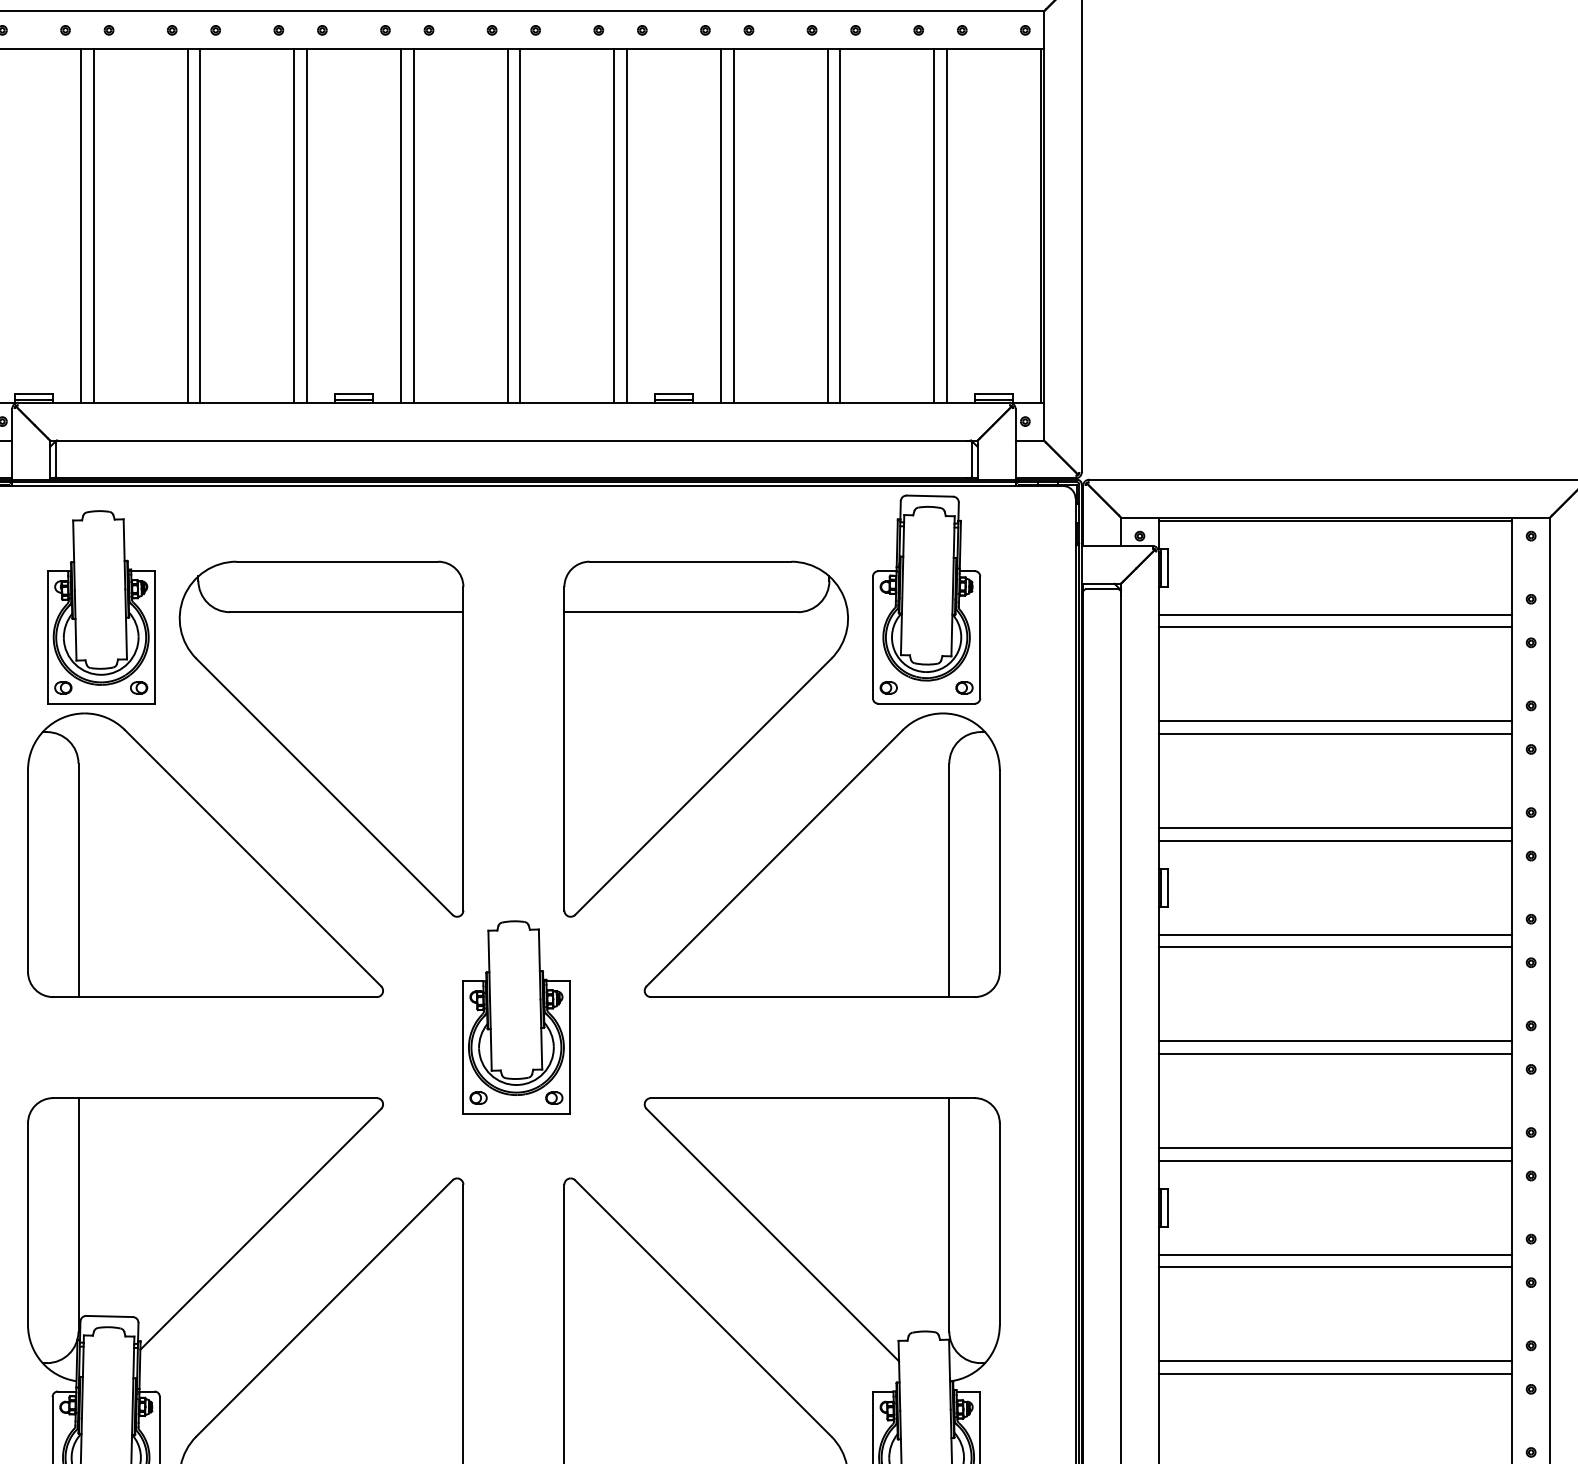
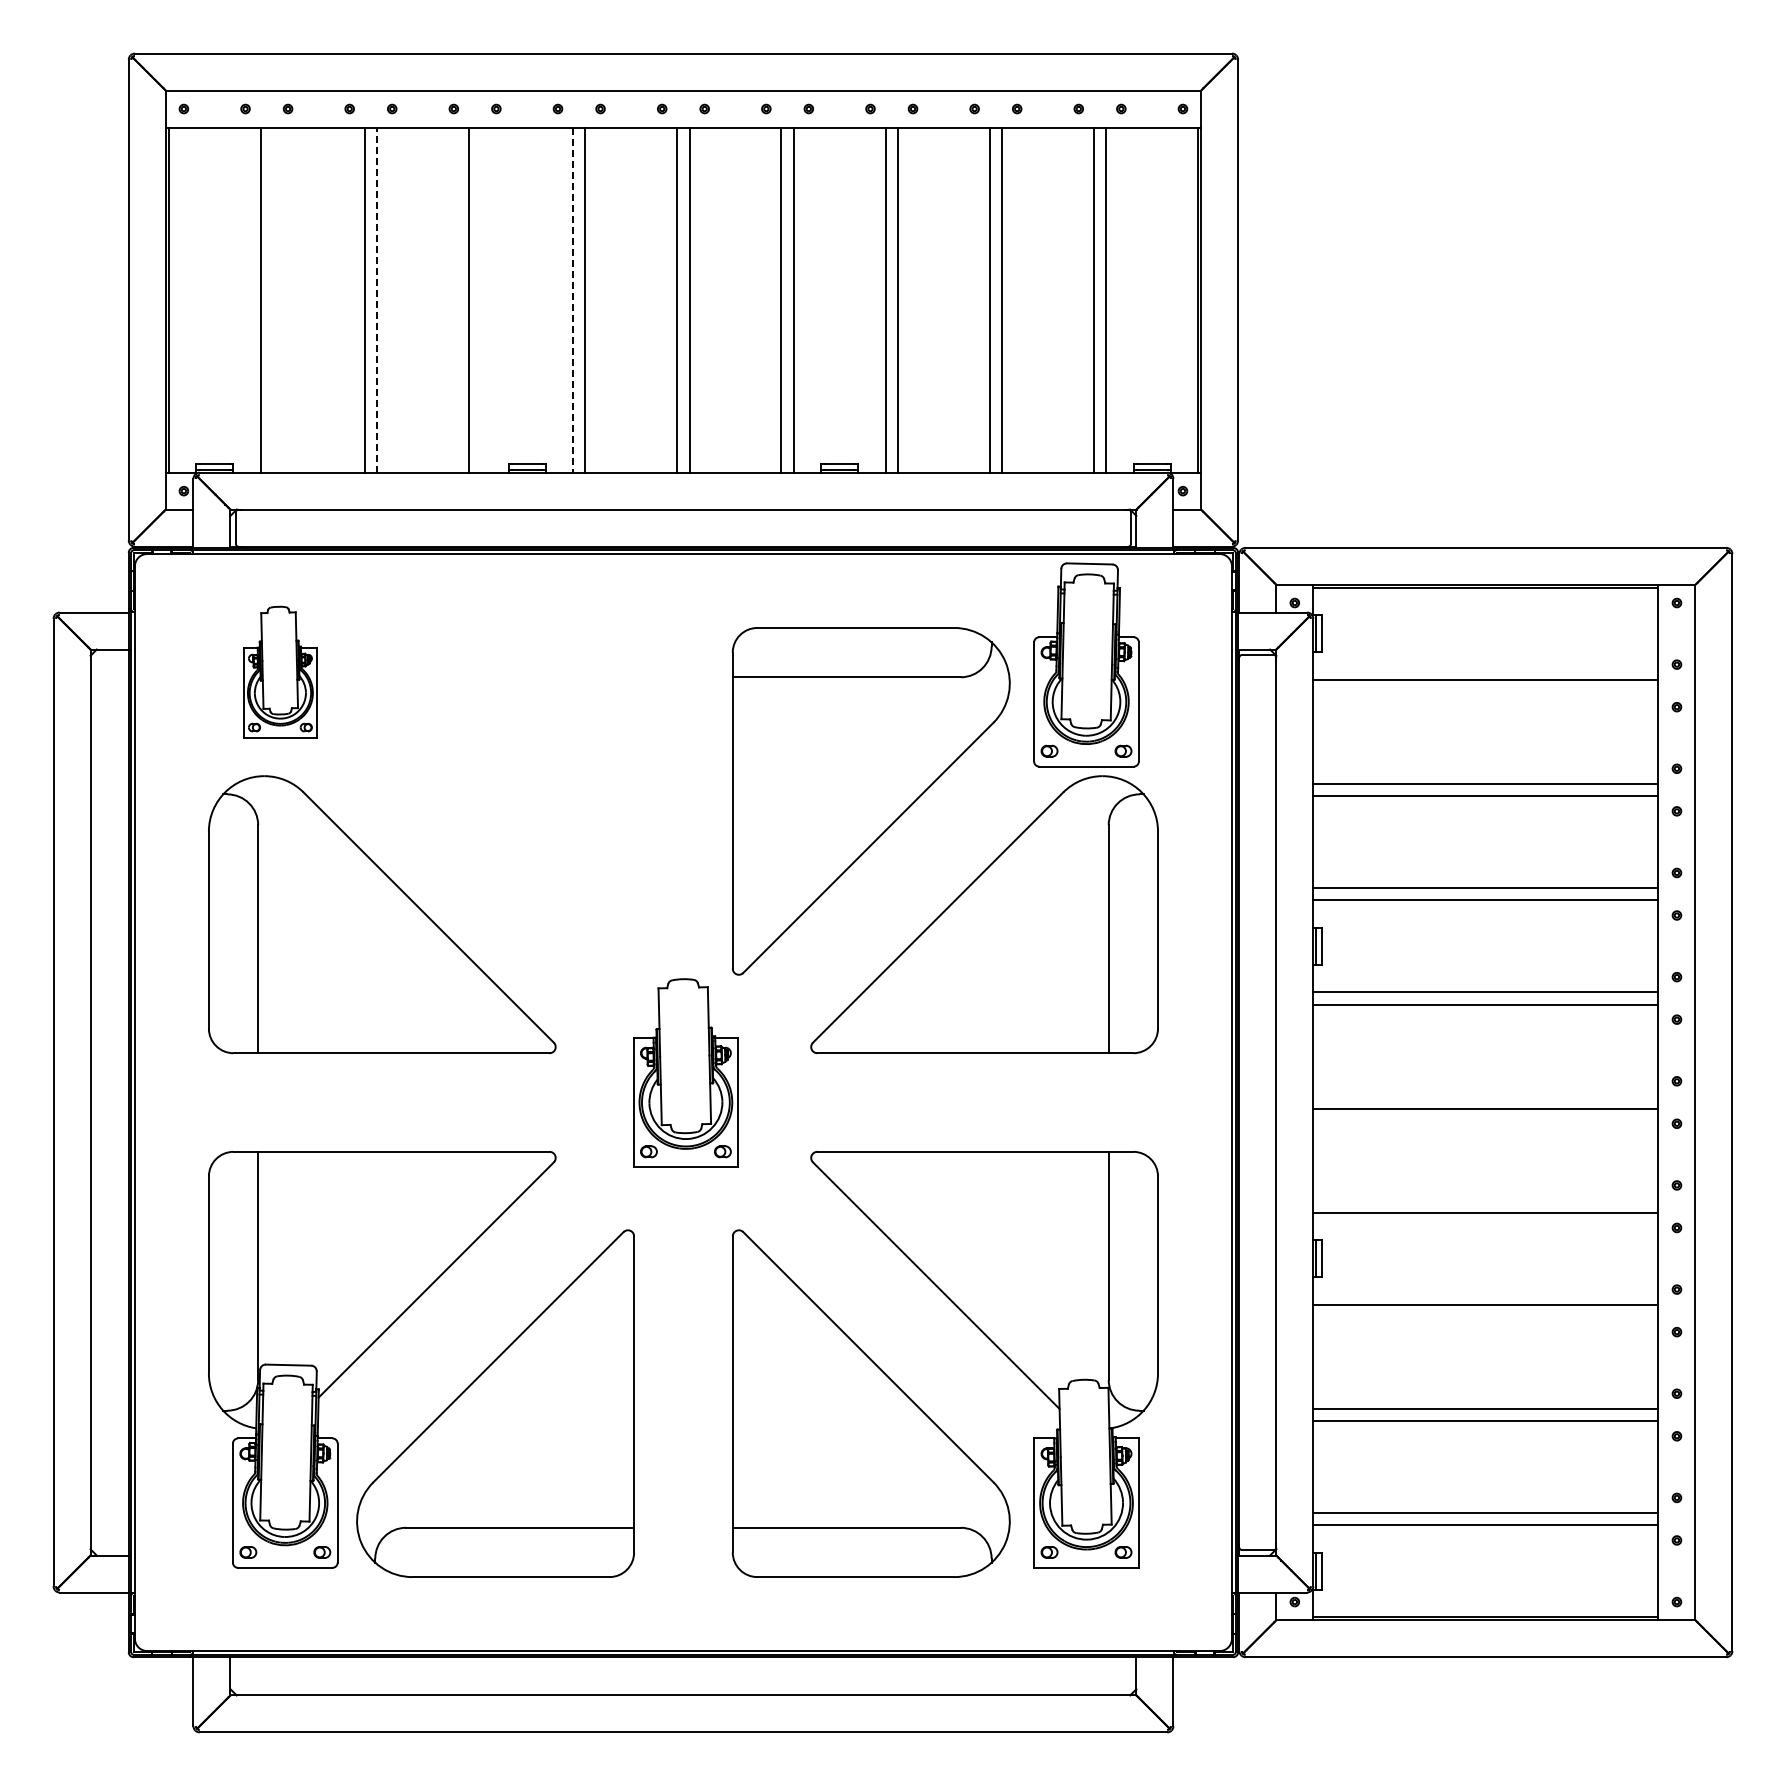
line: (93, 225) -> (272, 299), removed
line: (307, 225) -> (481, 299), removed
line: (200, 226) -> (377, 300), solid -> dashed
line: (401, 226) -> (573, 300), solid -> dashed
part: (101, 607) -> (280, 672), size x0.7
line: (1335, 627) -> (1485, 692), removed
part: (321, 739) -> (495, 801), removed
line: (1335, 1041) -> (1485, 1096), removed
line: (1335, 1147) -> (1485, 1200), removed
line: (1335, 1267) -> (1485, 1317), removed

